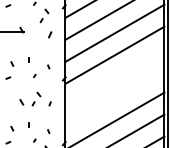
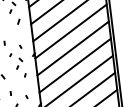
line: (114, 76) -> (72, 47), added
part: (36, 98) -> (19, 63), moved
line: (114, 98) -> (74, 65), added

